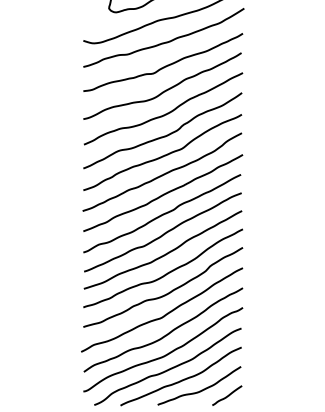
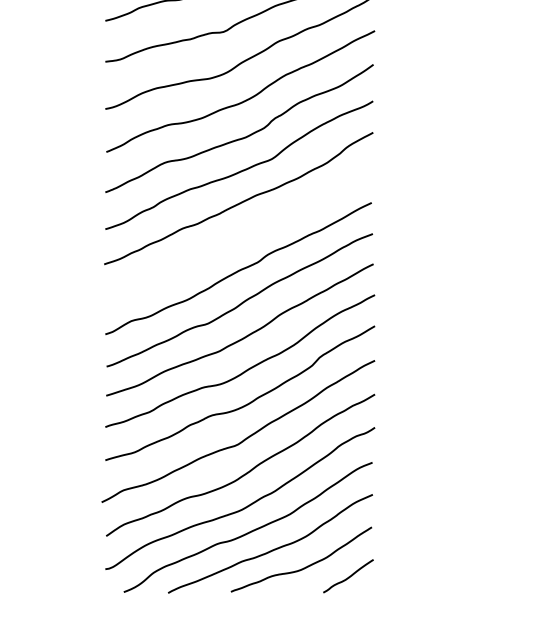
curve: (163, 193) -> (240, 234), removed

